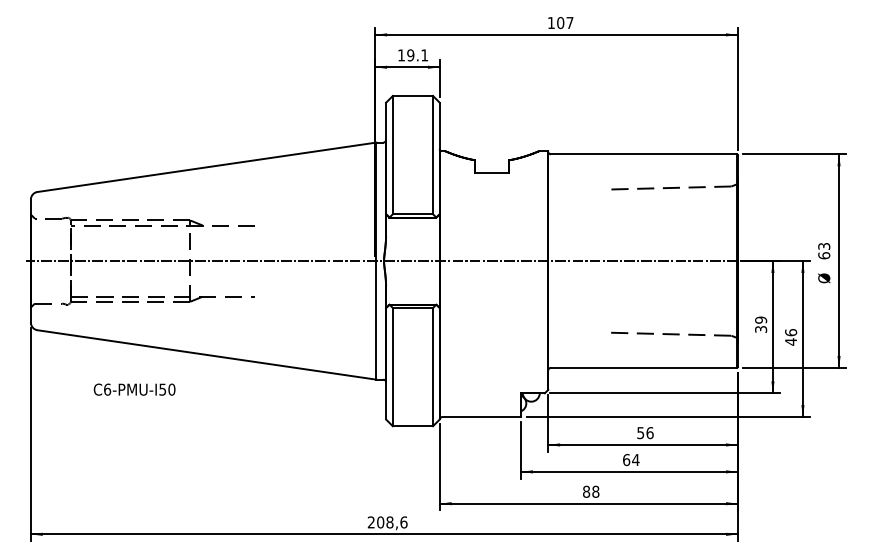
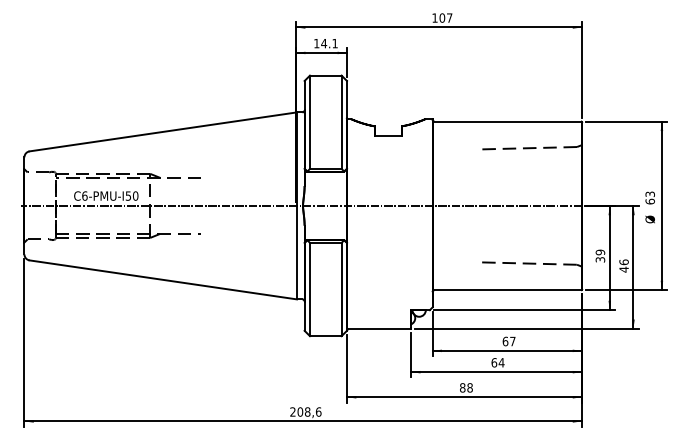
text: (410, 55) -> (323, 43), 19.1 -> 14.1
text: (134, 389) -> (106, 195), moved
text: (645, 433) -> (509, 341), 56 -> 67

